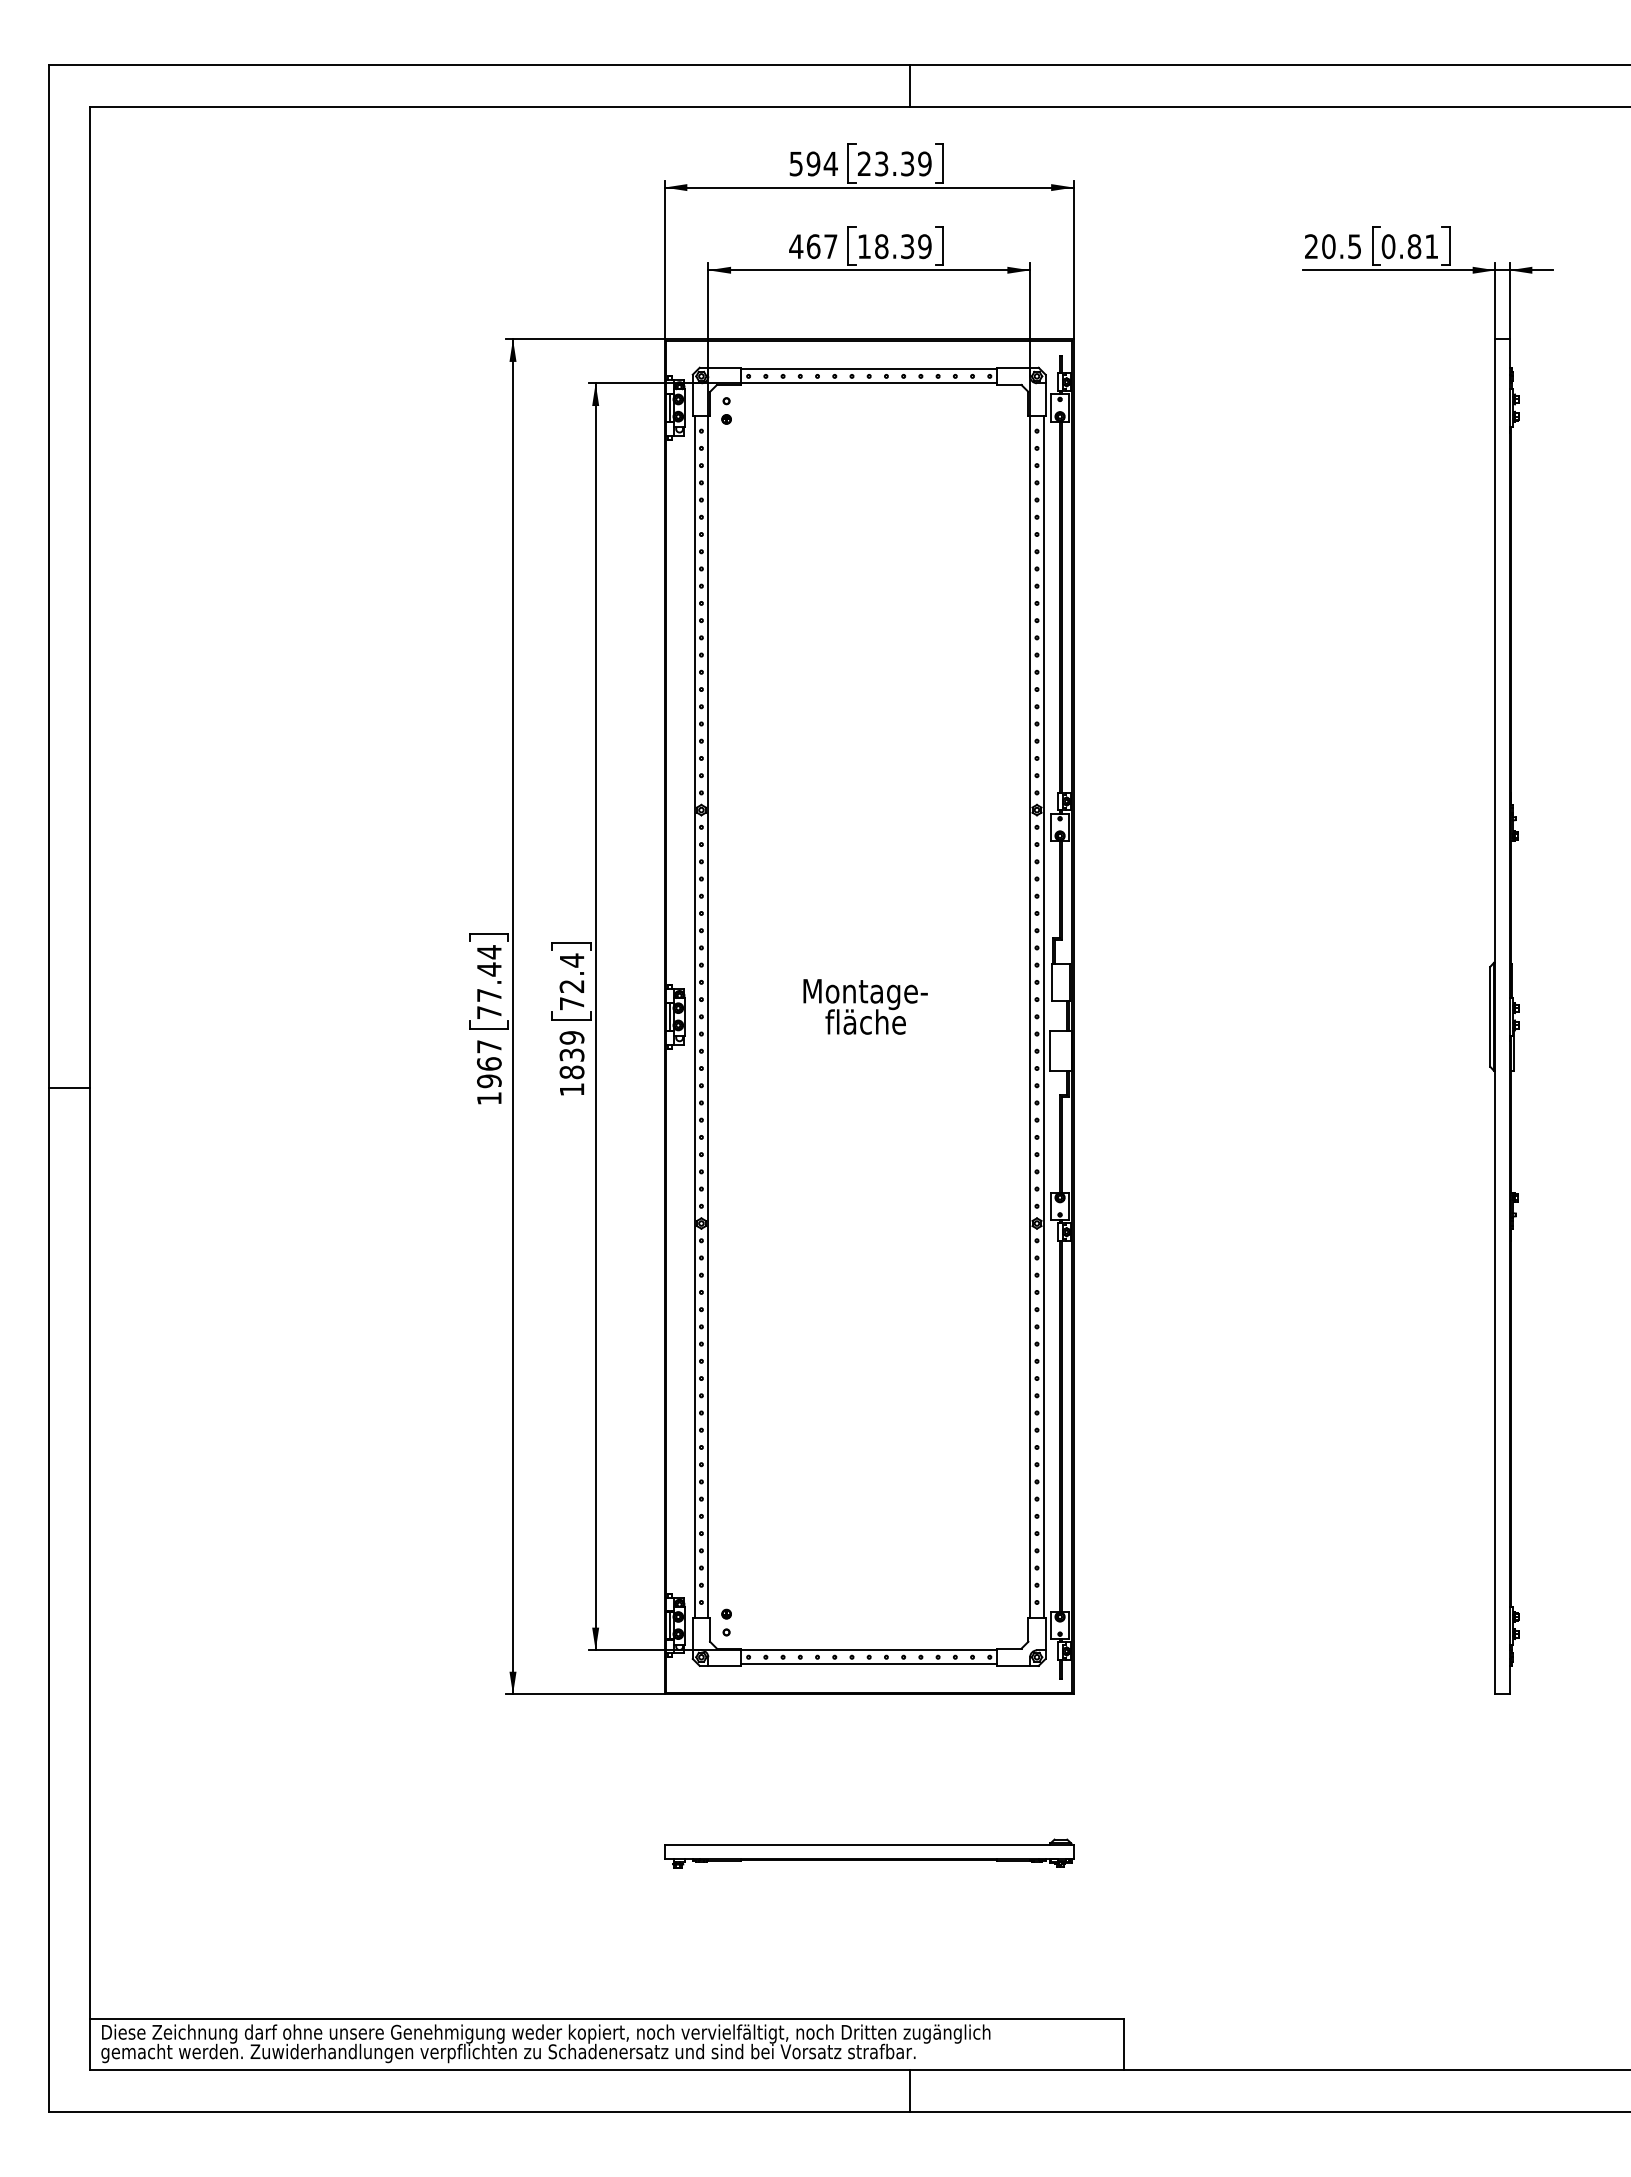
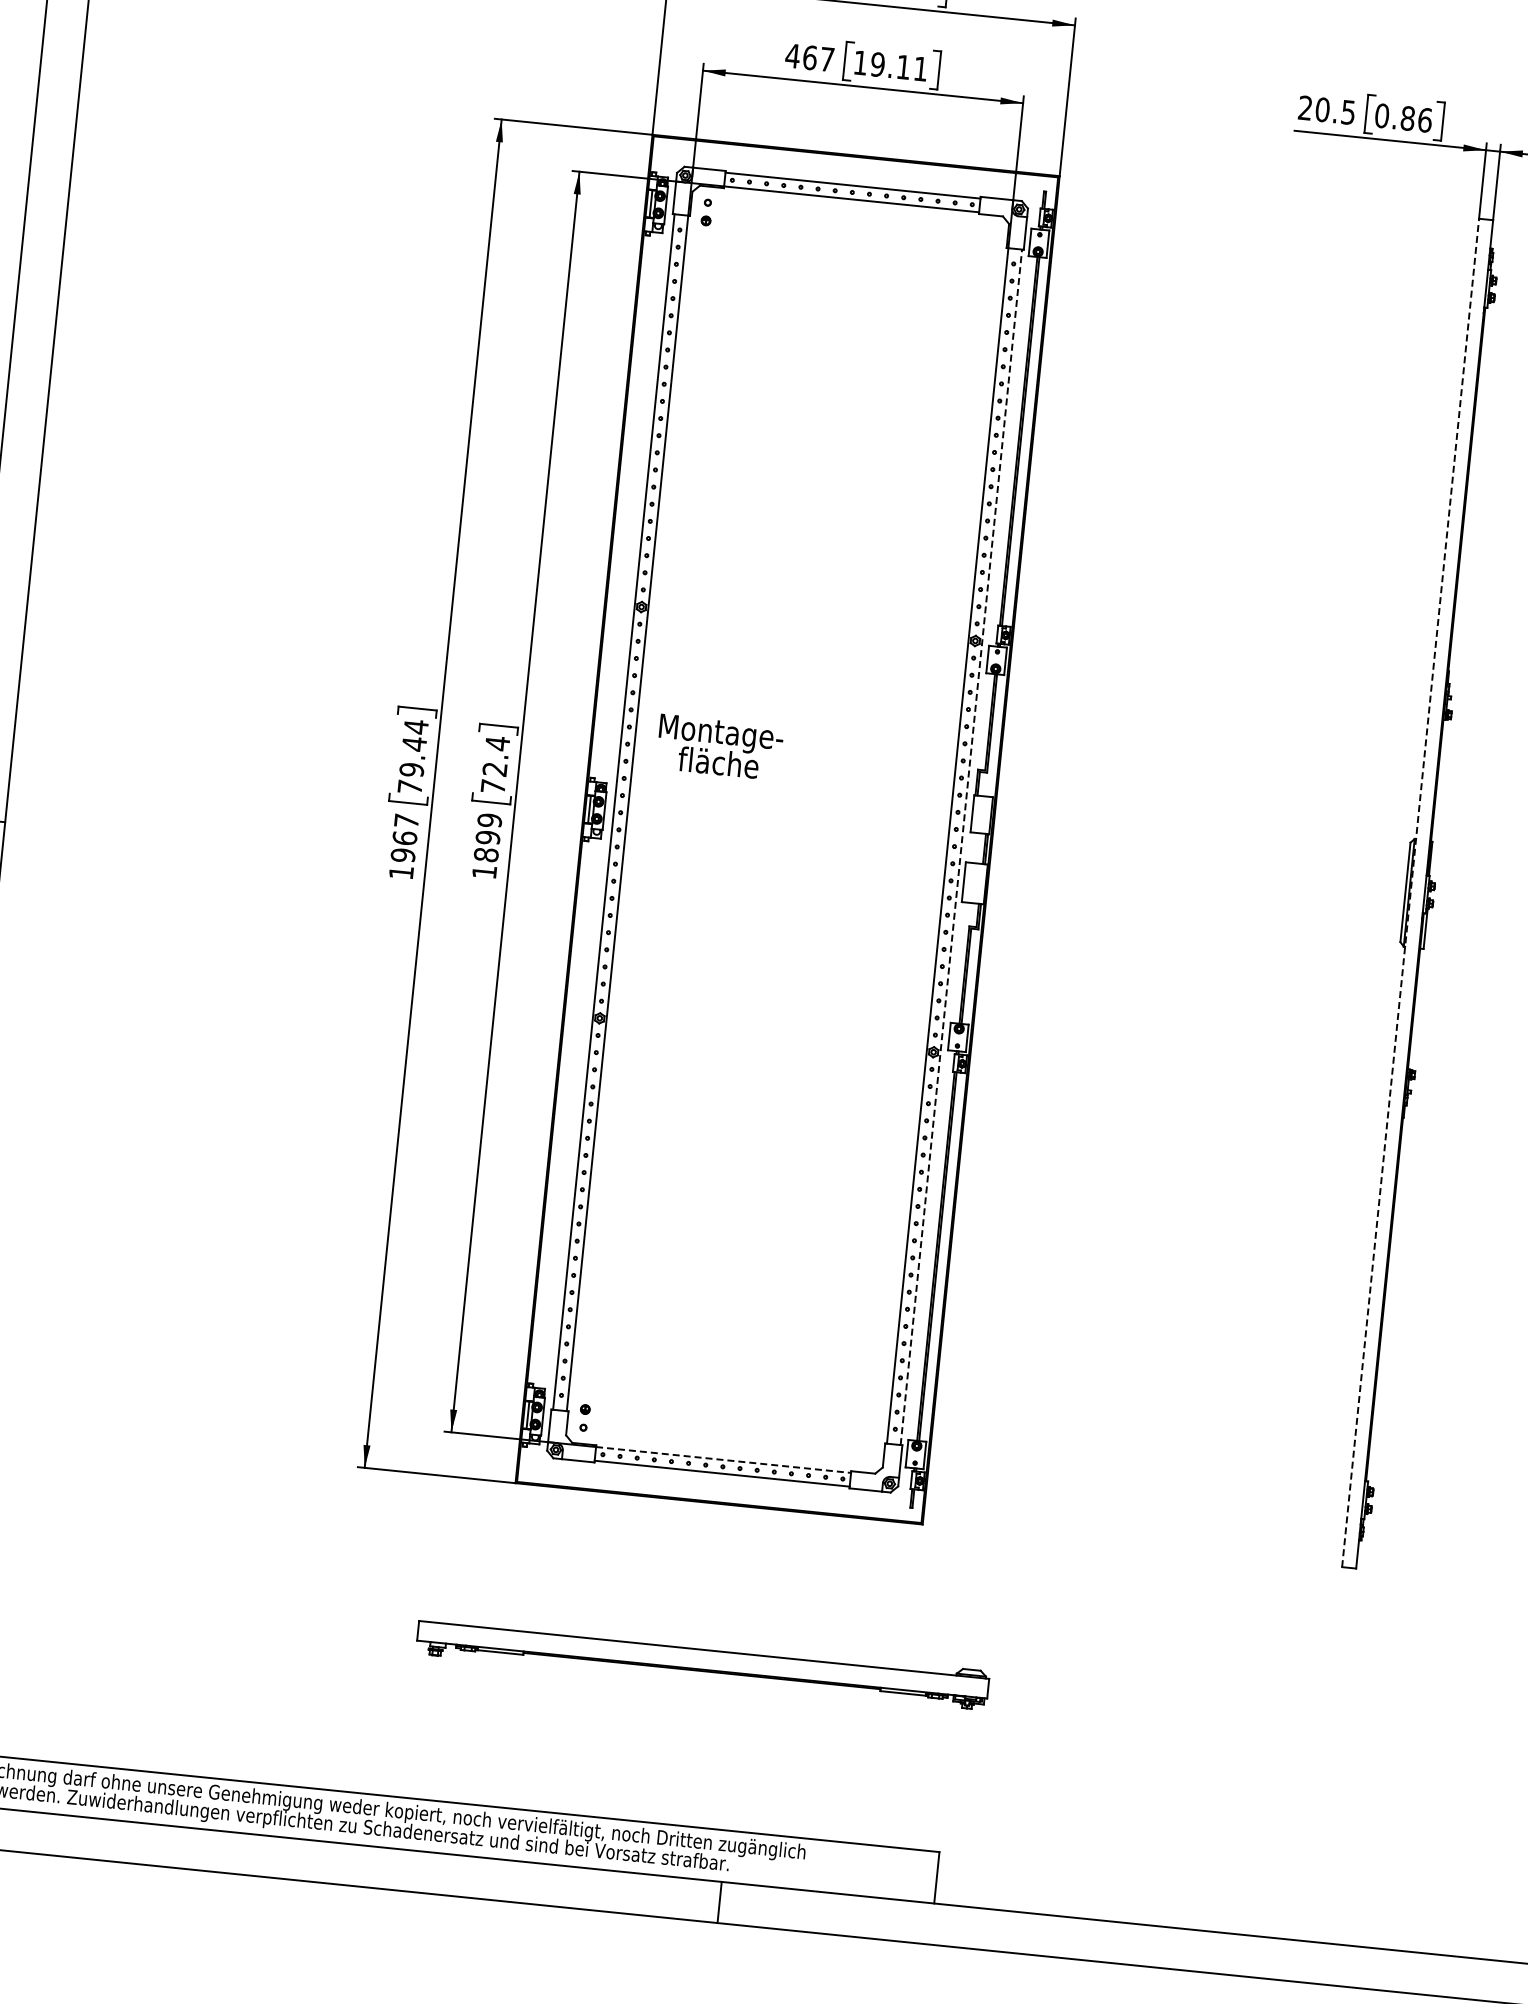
text: (902, 246) -> (898, 66), 18.39 -> 19.11
text: (1431, 246) -> (1424, 120), 0.81 -> 0.86
text: (489, 995) -> (411, 770), 77.44 -> 79.44
text: (865, 1006) -> (719, 747), moved
line: (1043, 1016) -> (961, 846), solid -> dashed
line: (1495, 1016) -> (1410, 892), solid -> dashed
text: (571, 1054) -> (487, 837), 1839 -> 1899
line: (869, 1650) -> (723, 1460), solid -> dashed
part: (869, 1853) -> (703, 1662), size x1.4

